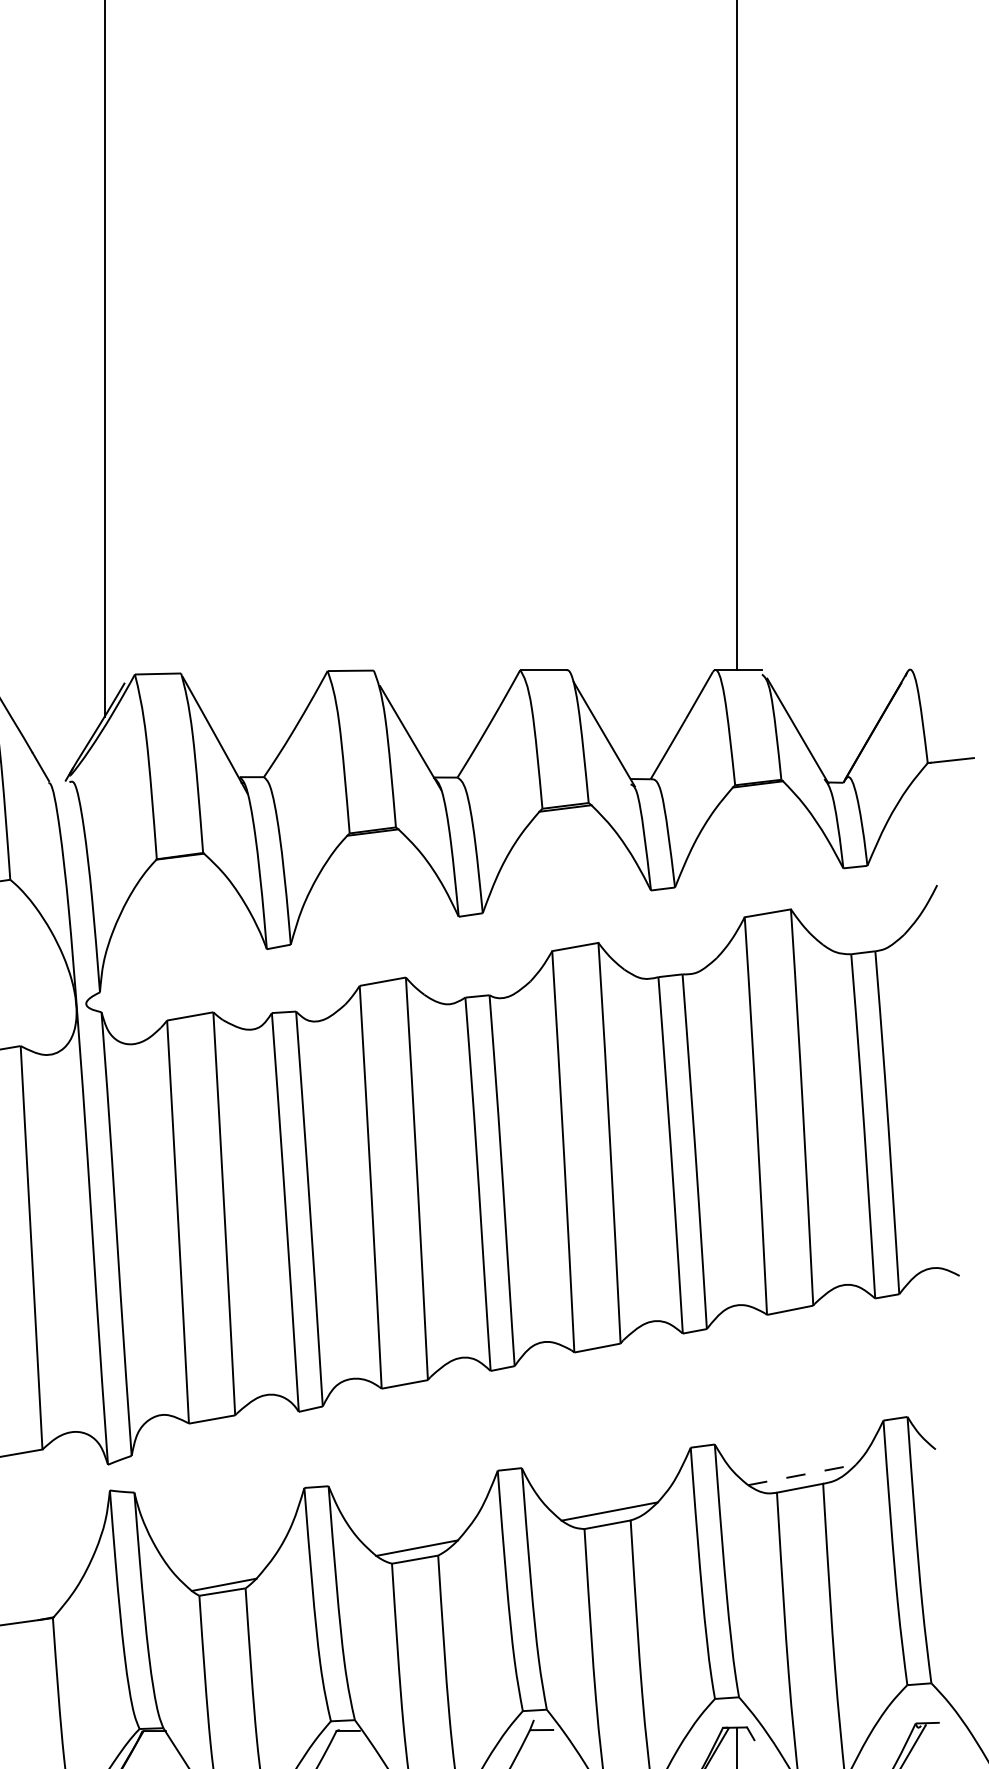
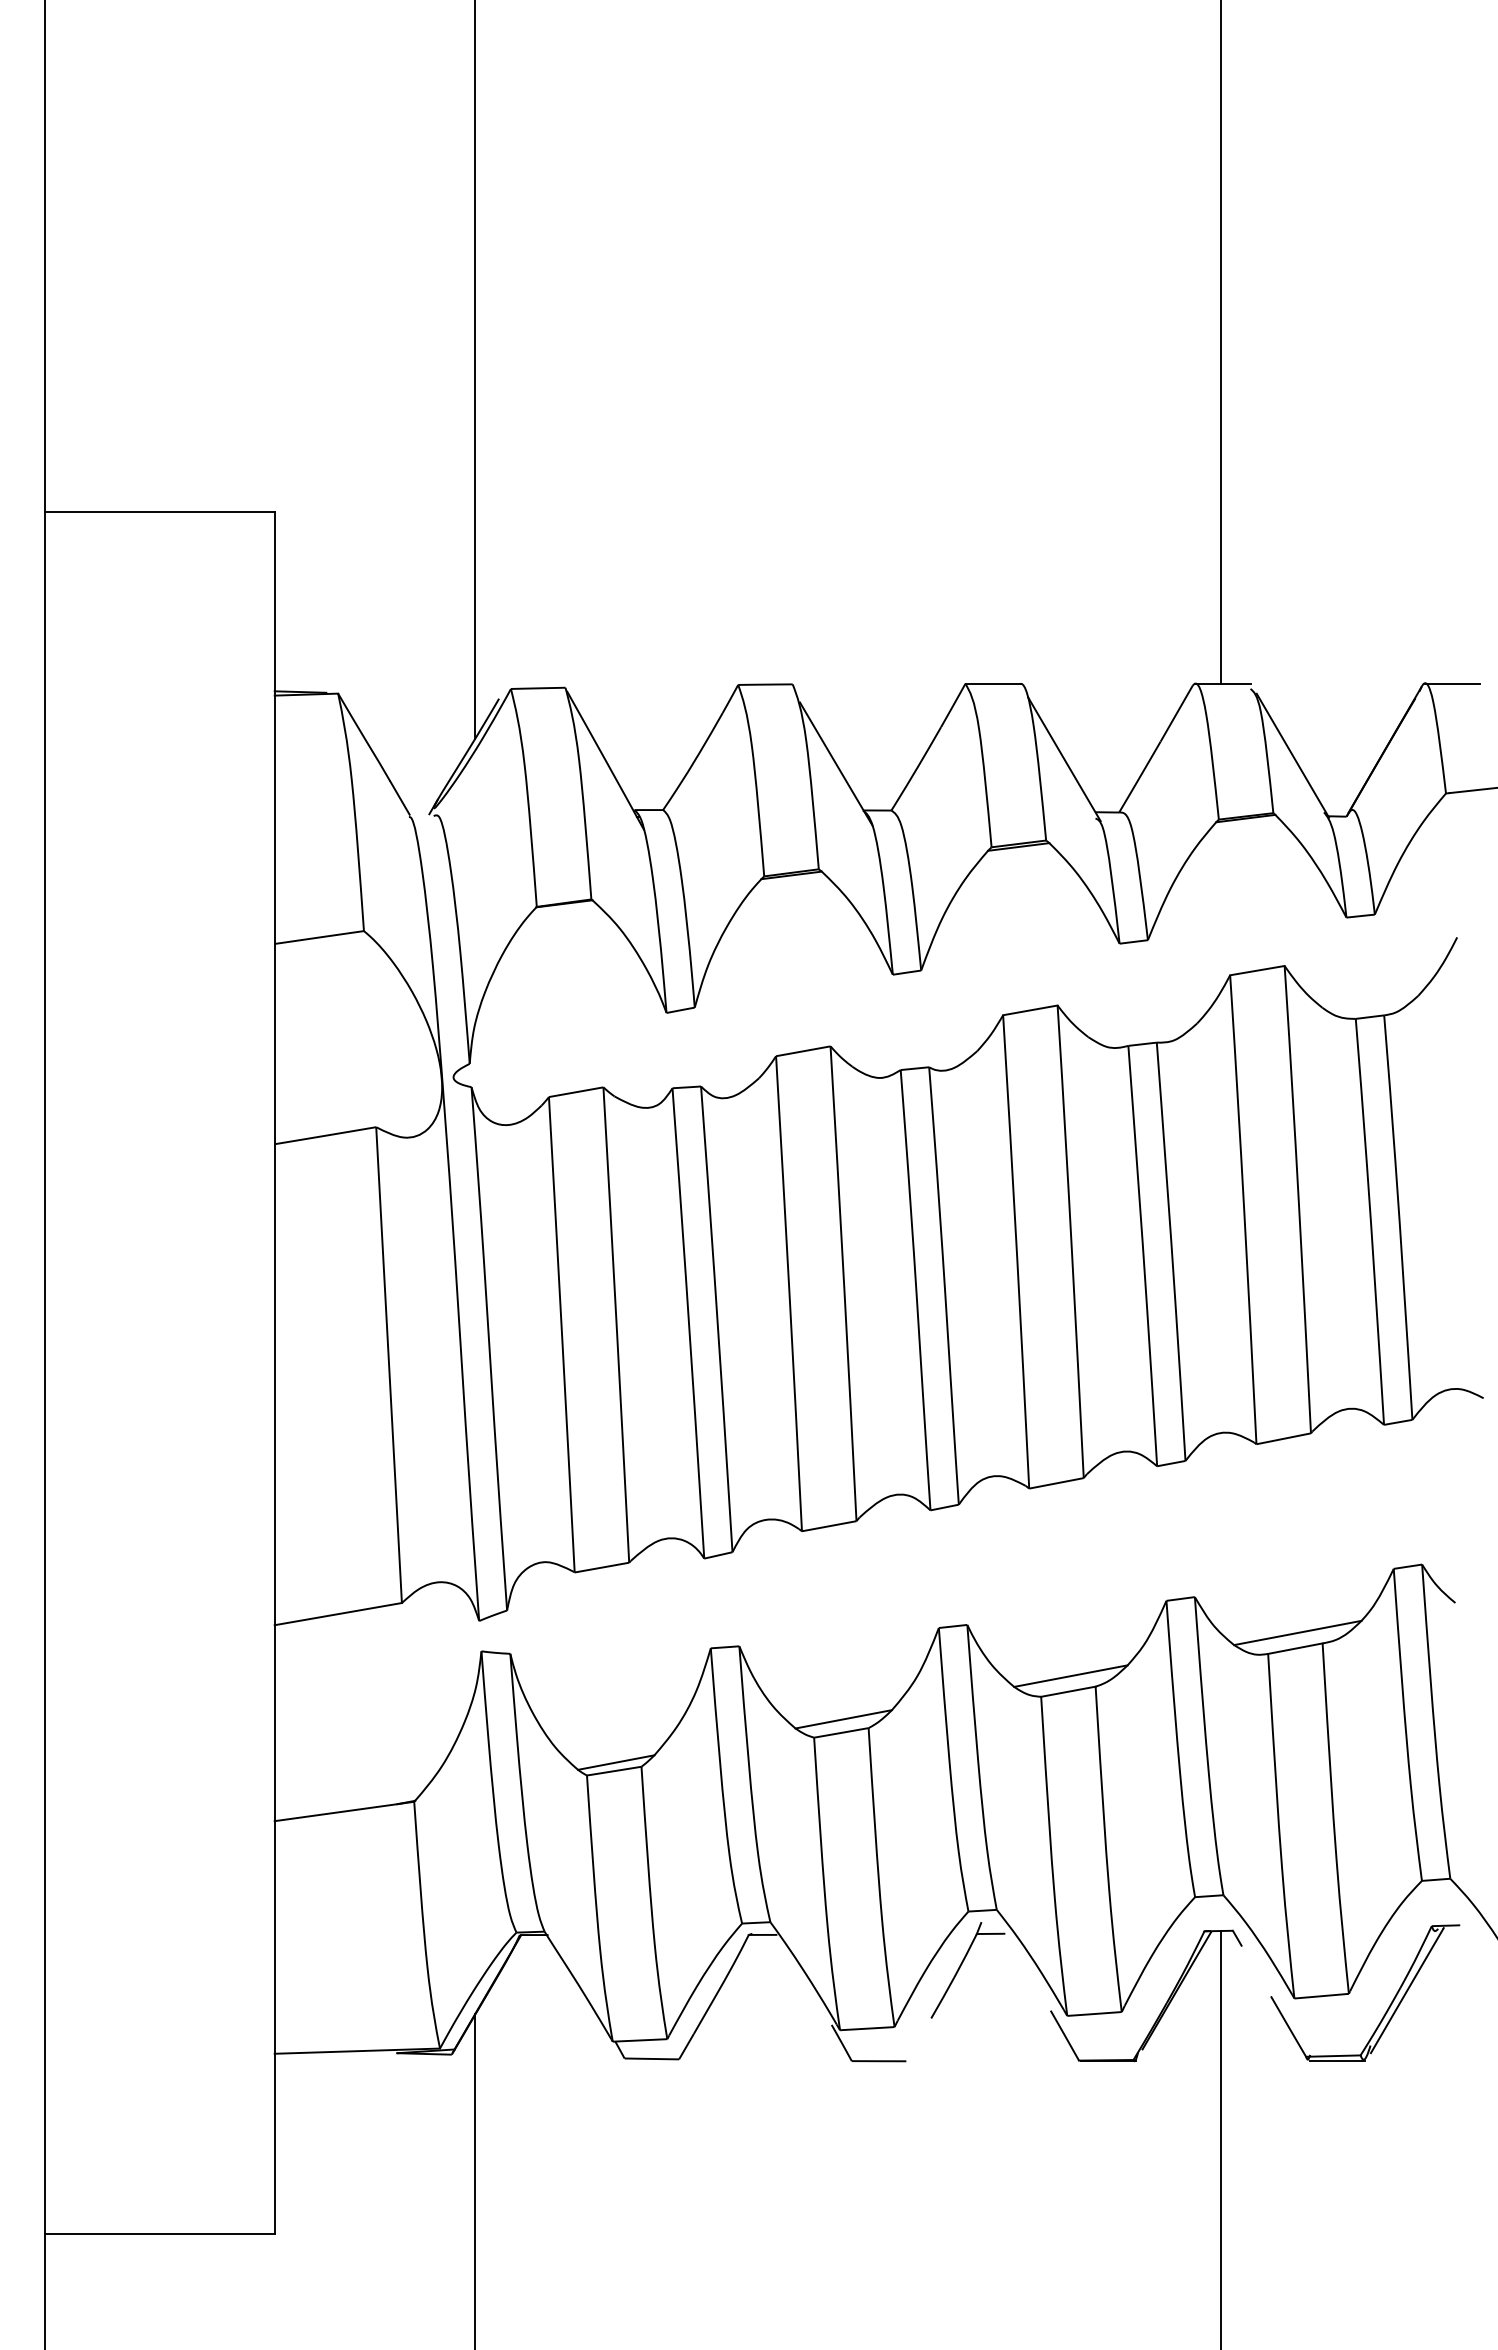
line: (933, 669) -> (1452, 683), added
line: (801, 1474) -> (1297, 1632), dashed -> solid

